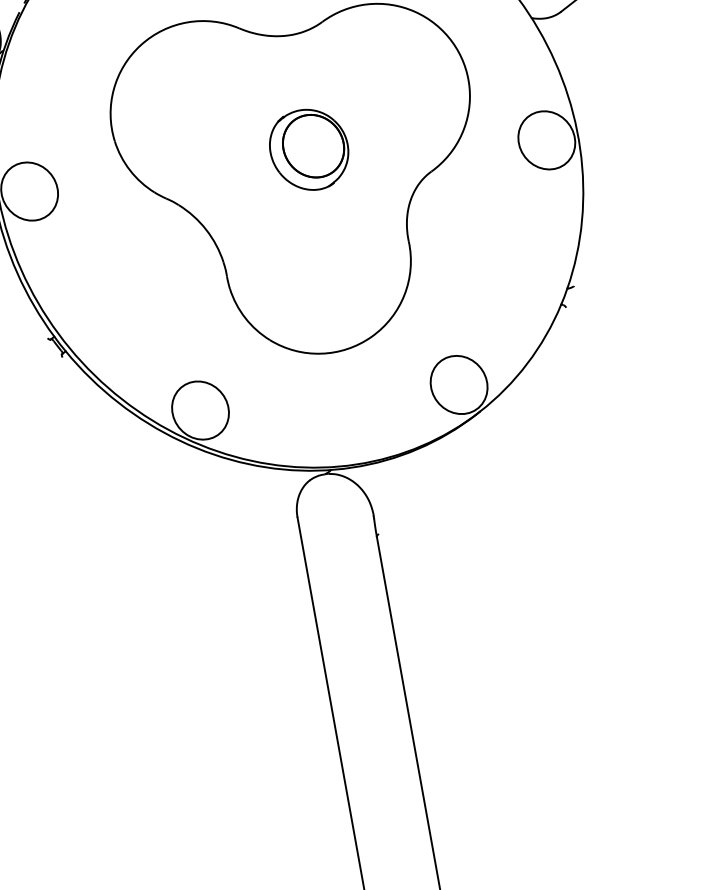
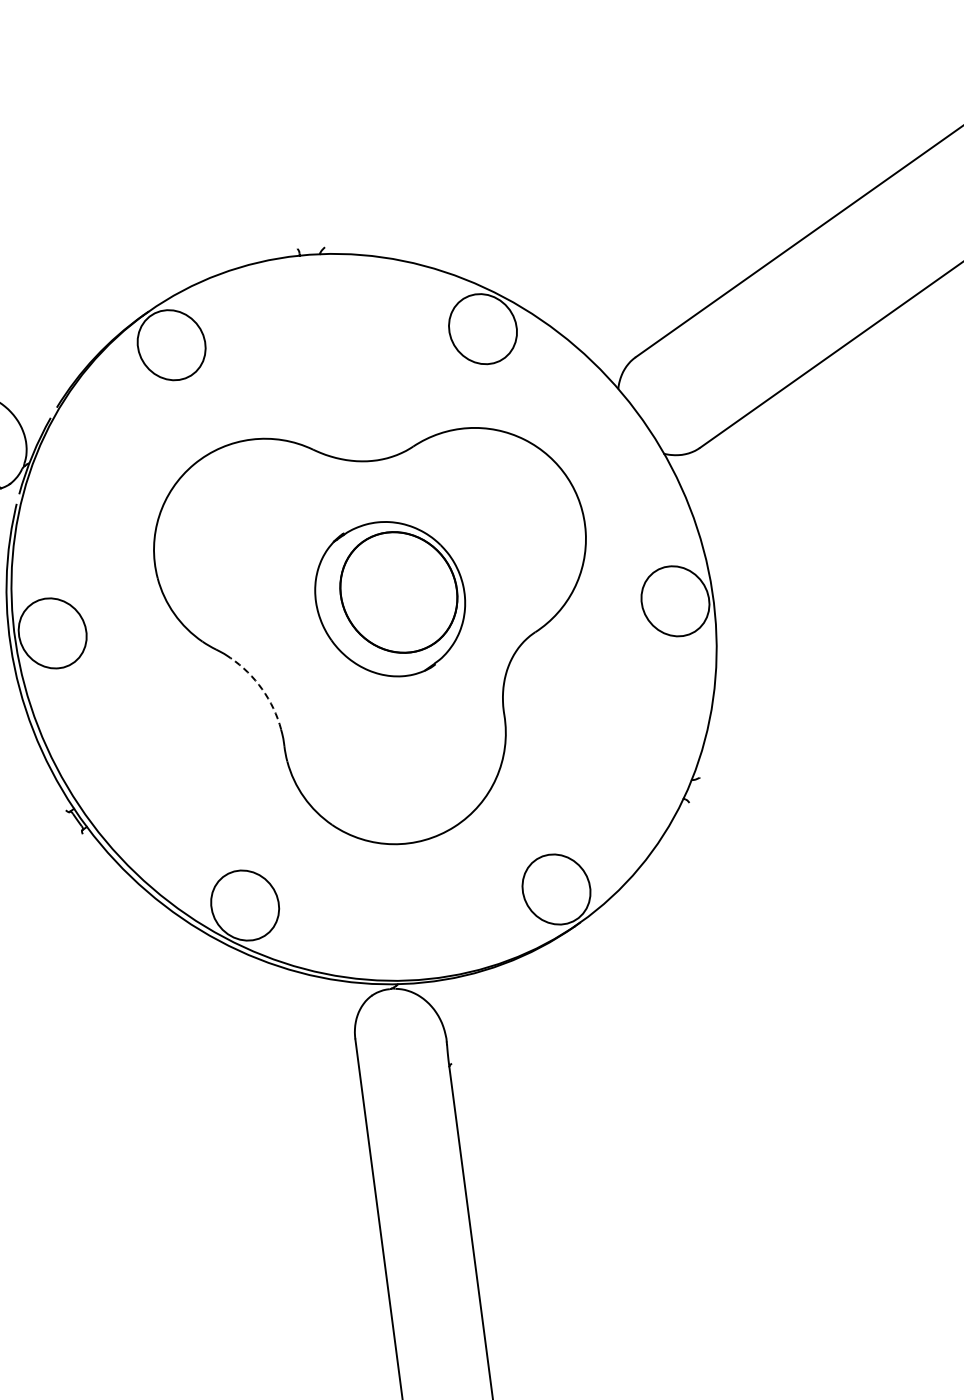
part: (308, 150) -> (389, 599), size x1.6
arc: (206, 230) -> (262, 689), solid -> dashed

